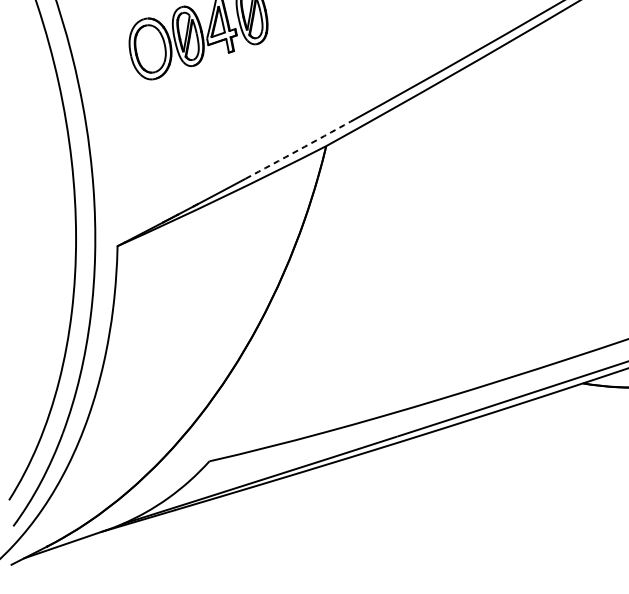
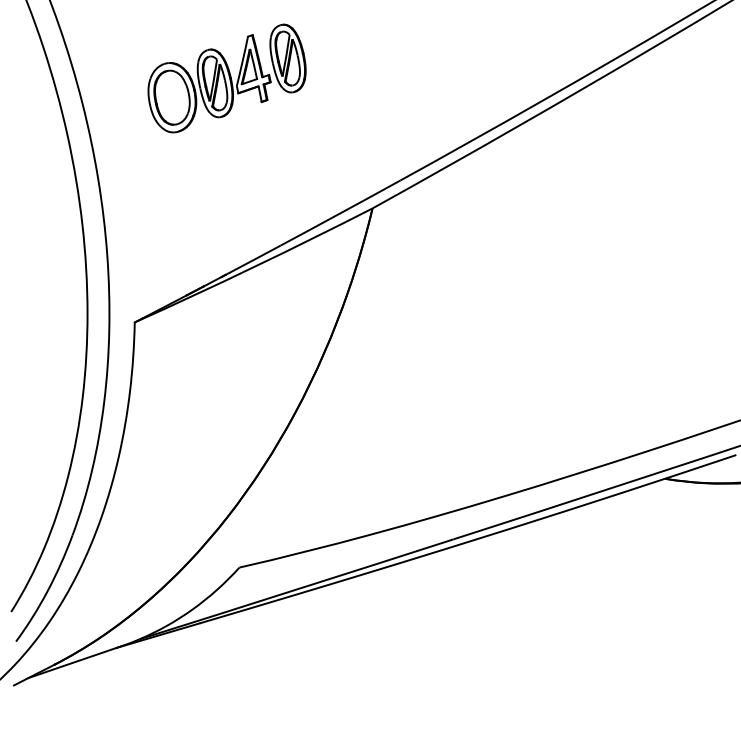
arc: (298, 150) -> (340, 213), dashed -> solid

